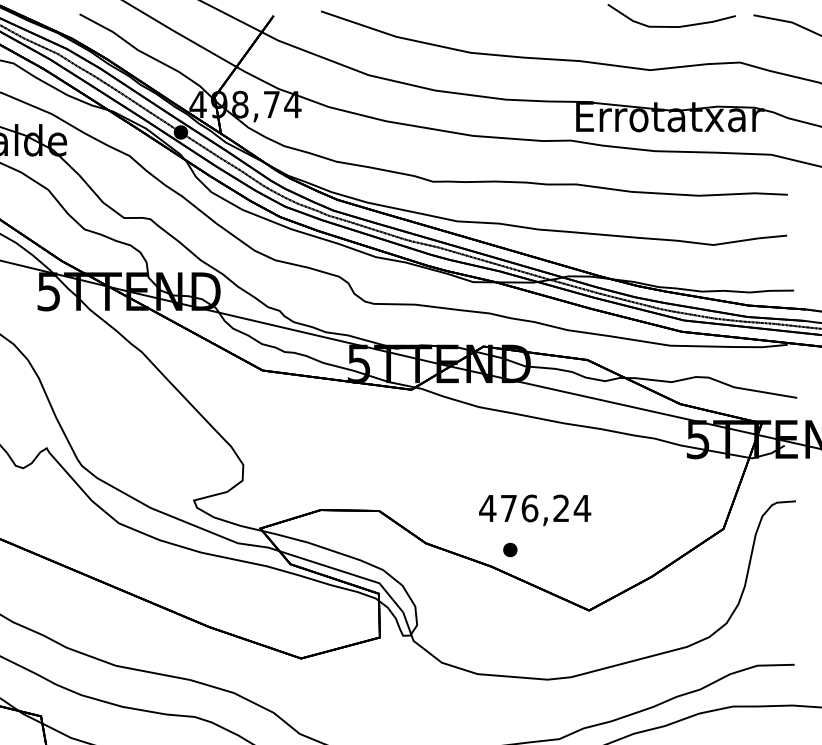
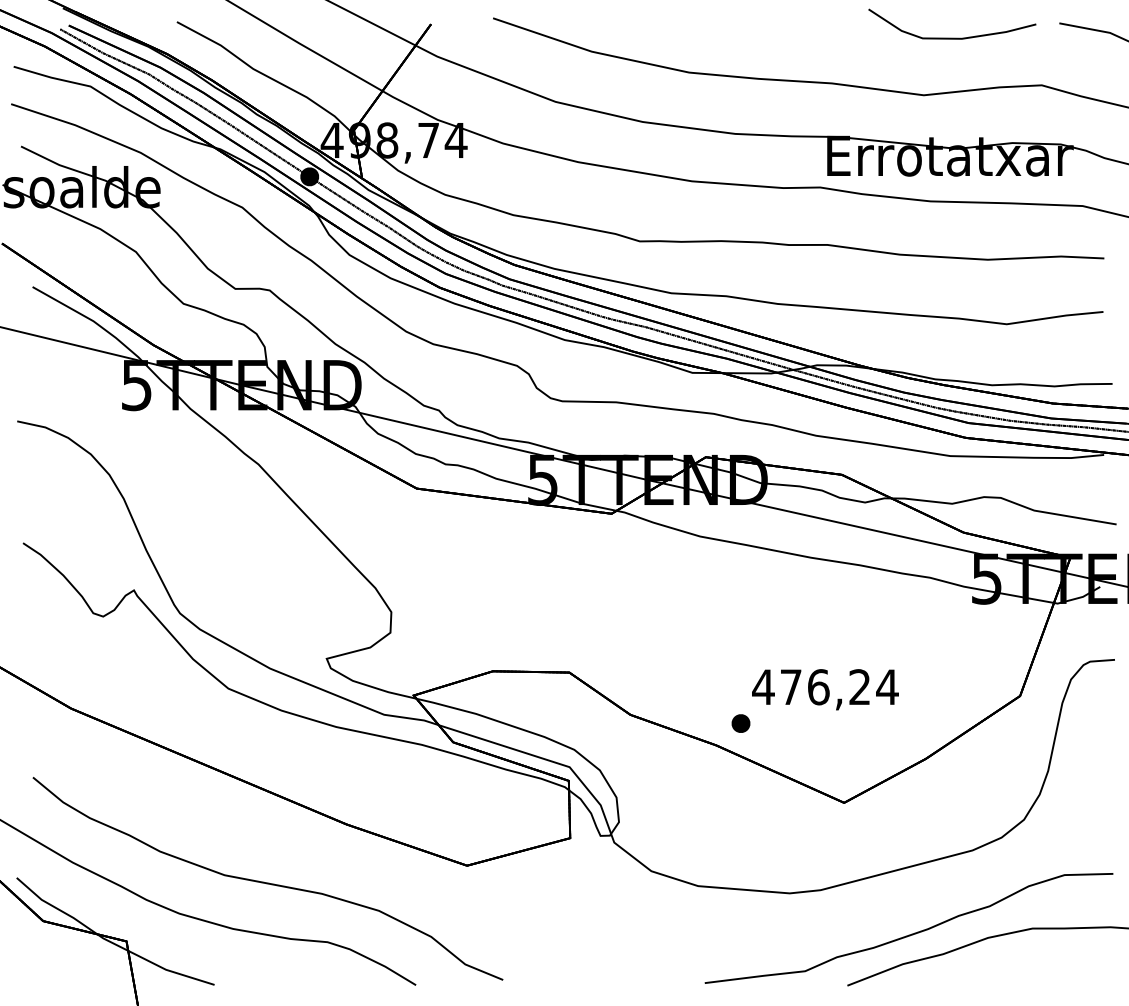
text: (535, 510) -> (825, 689), moved

